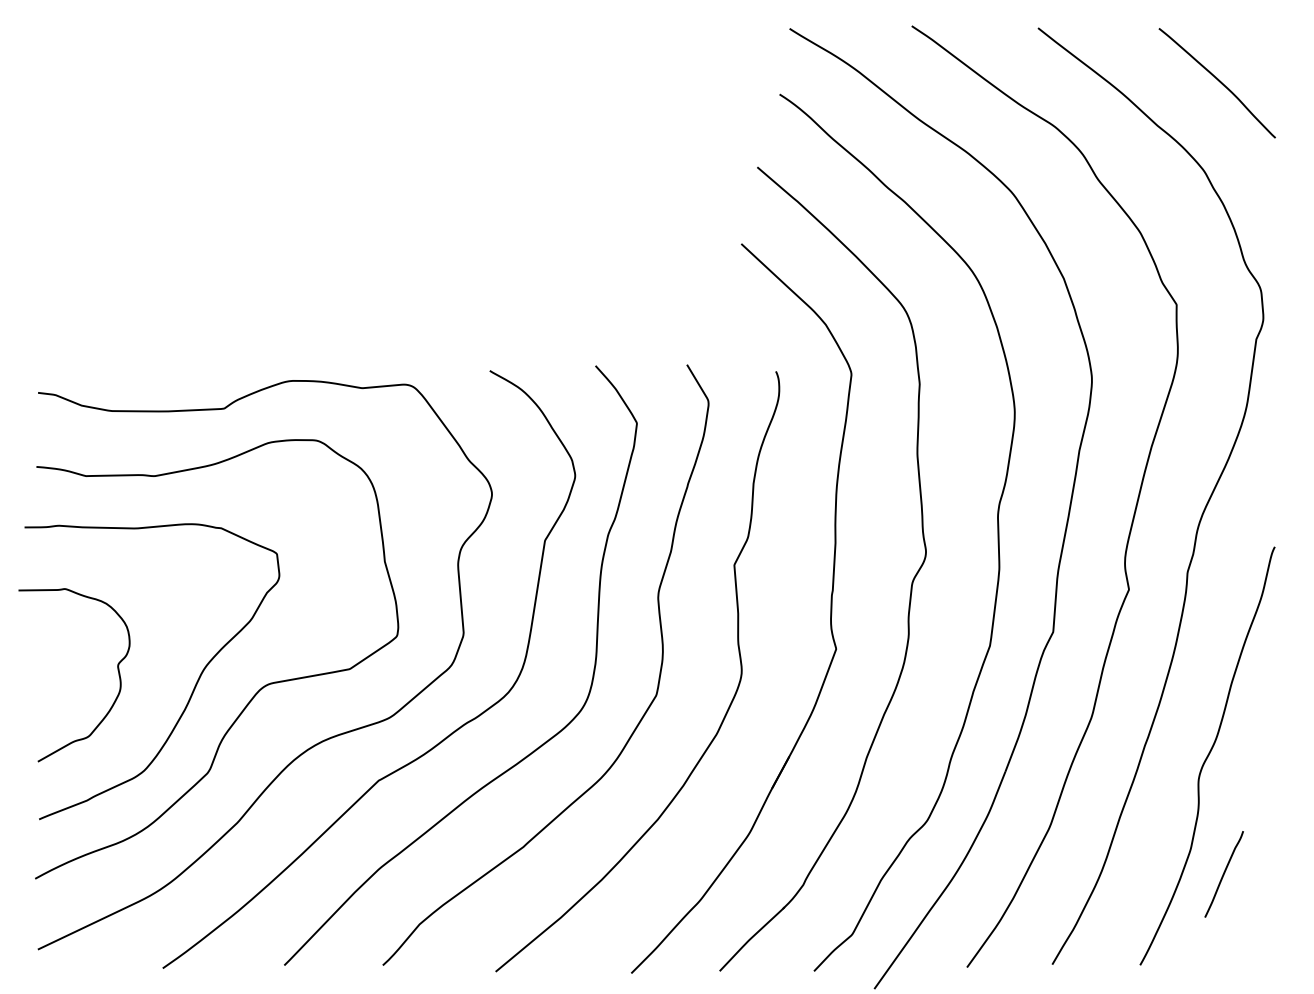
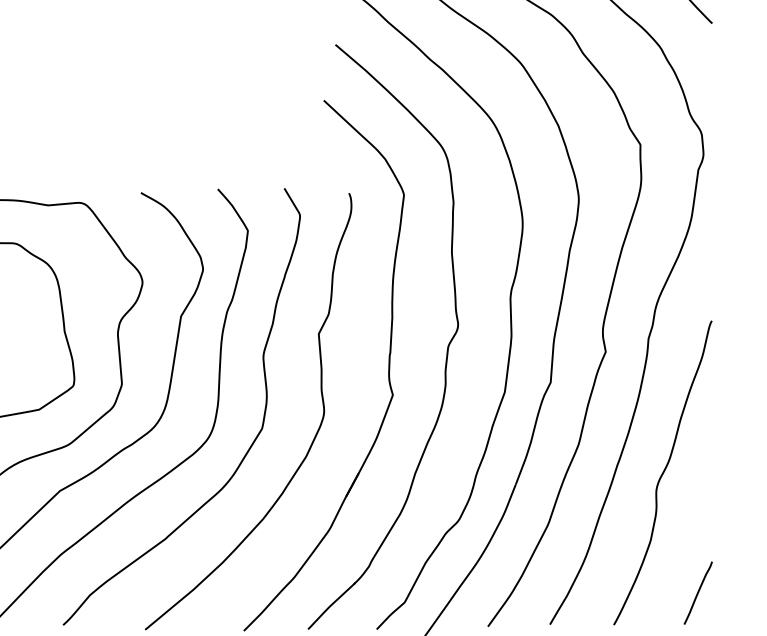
curve: (1223, 874) -> (697, 593), moved

